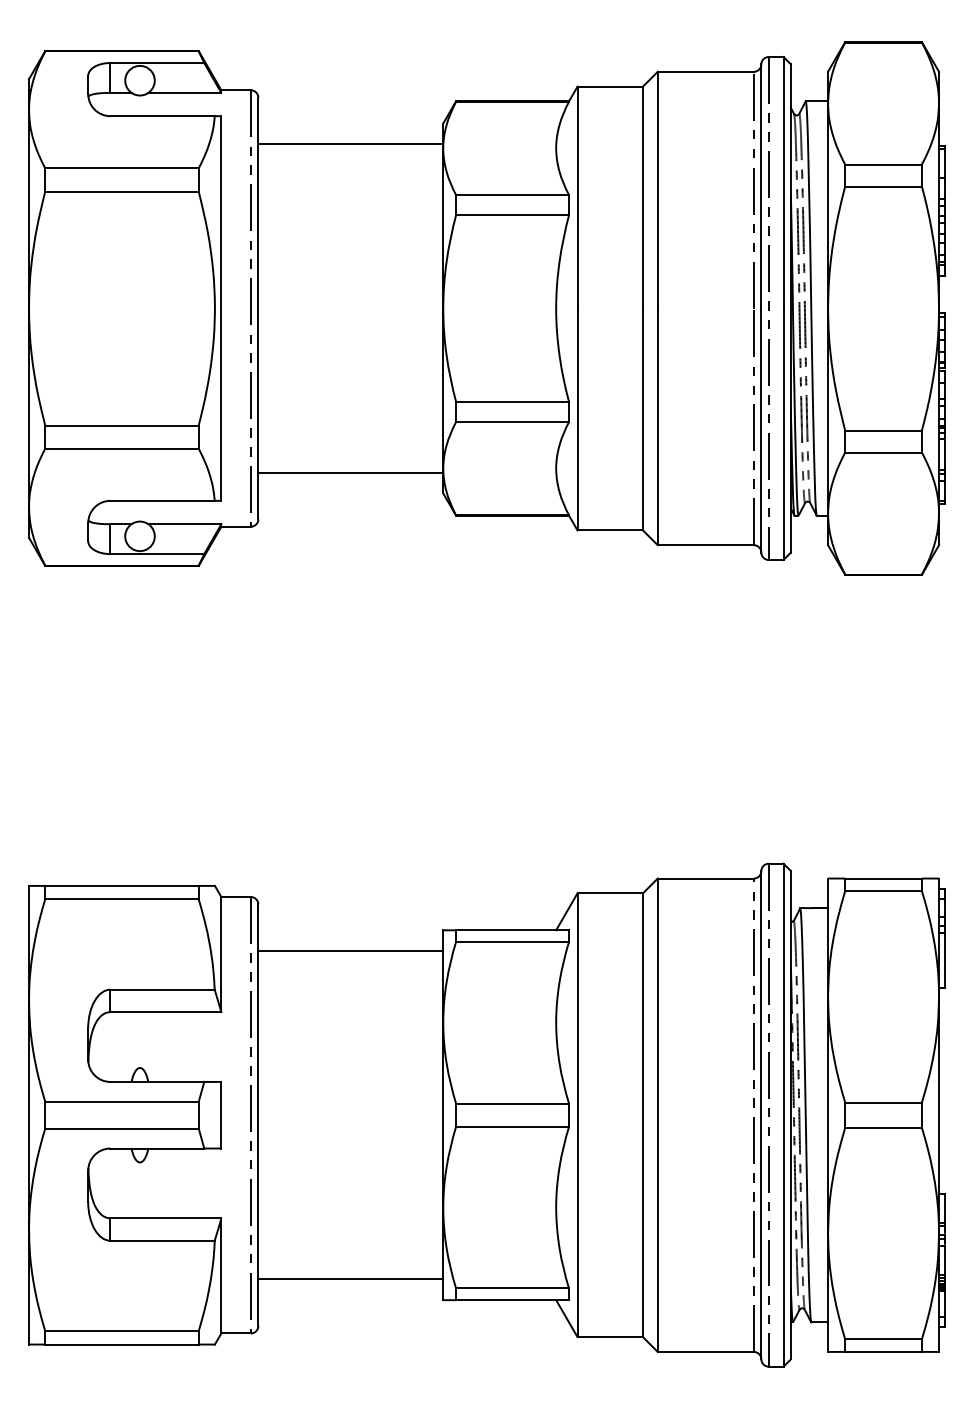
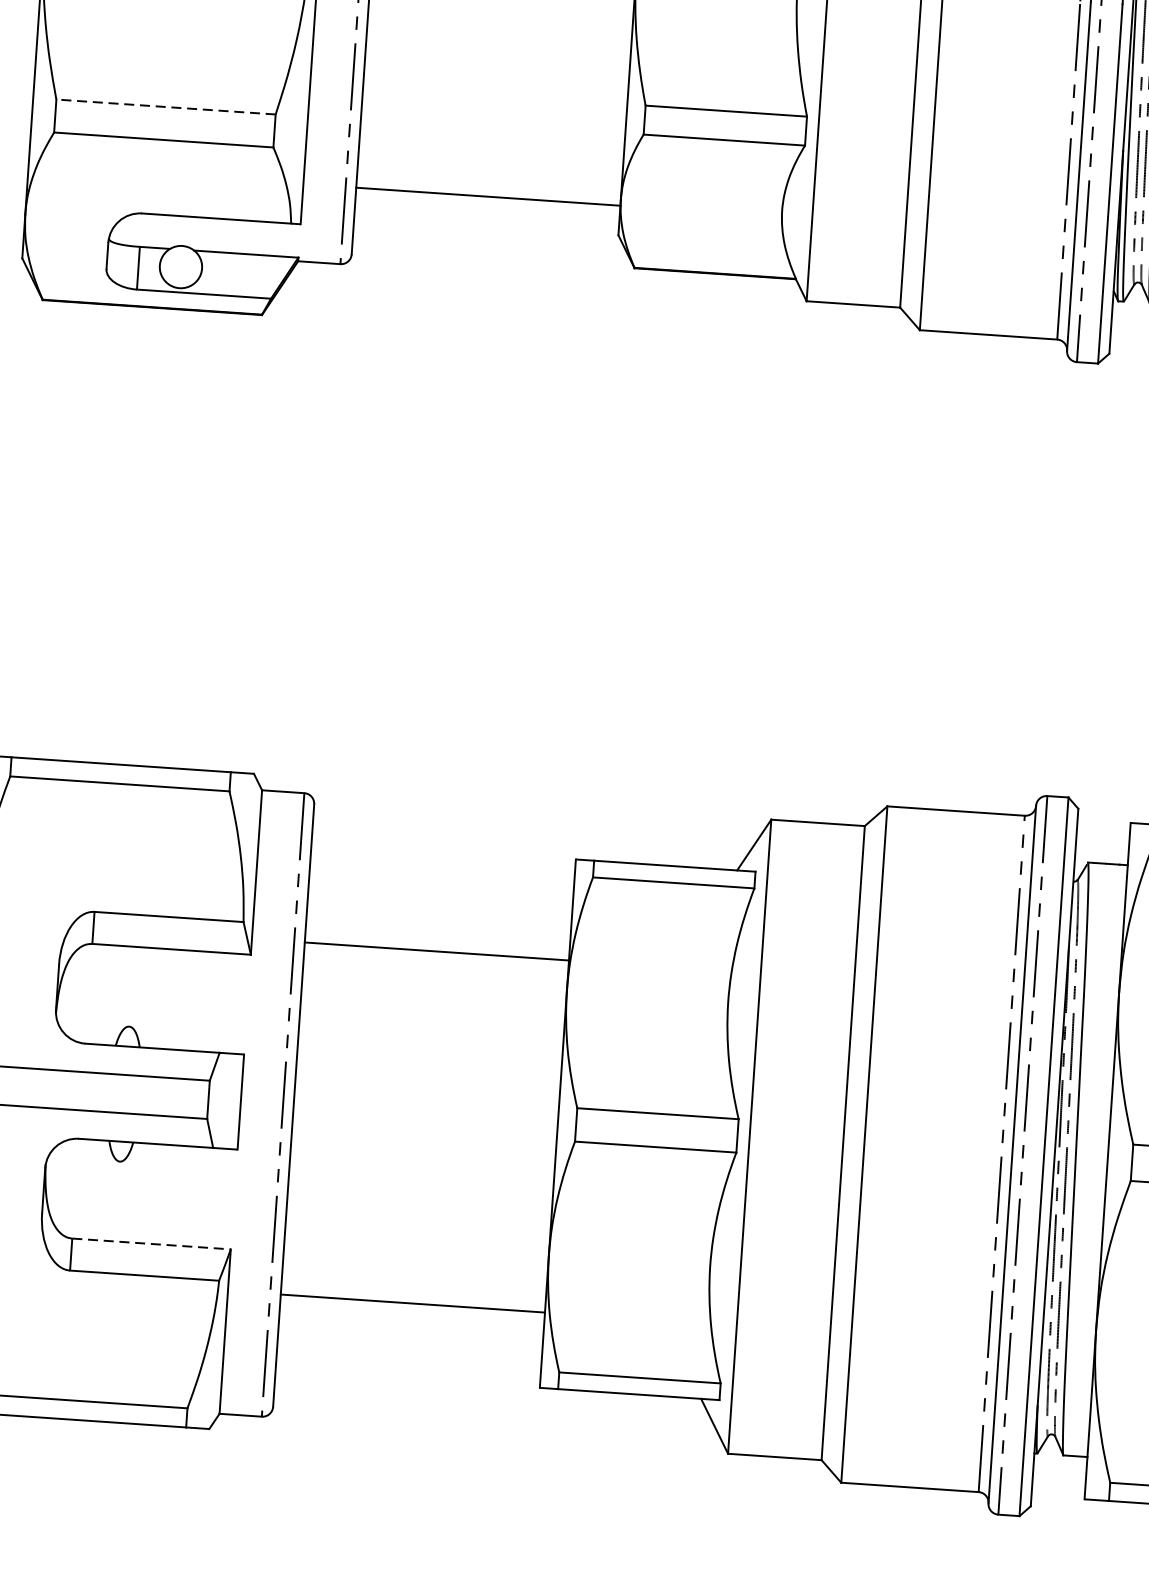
line: (121, 425) -> (165, 106), solid -> dashed
line: (350, 951) -> (436, 952), moved
line: (166, 1218) -> (152, 1244), solid -> dashed
line: (350, 1279) -> (412, 1303), moved

